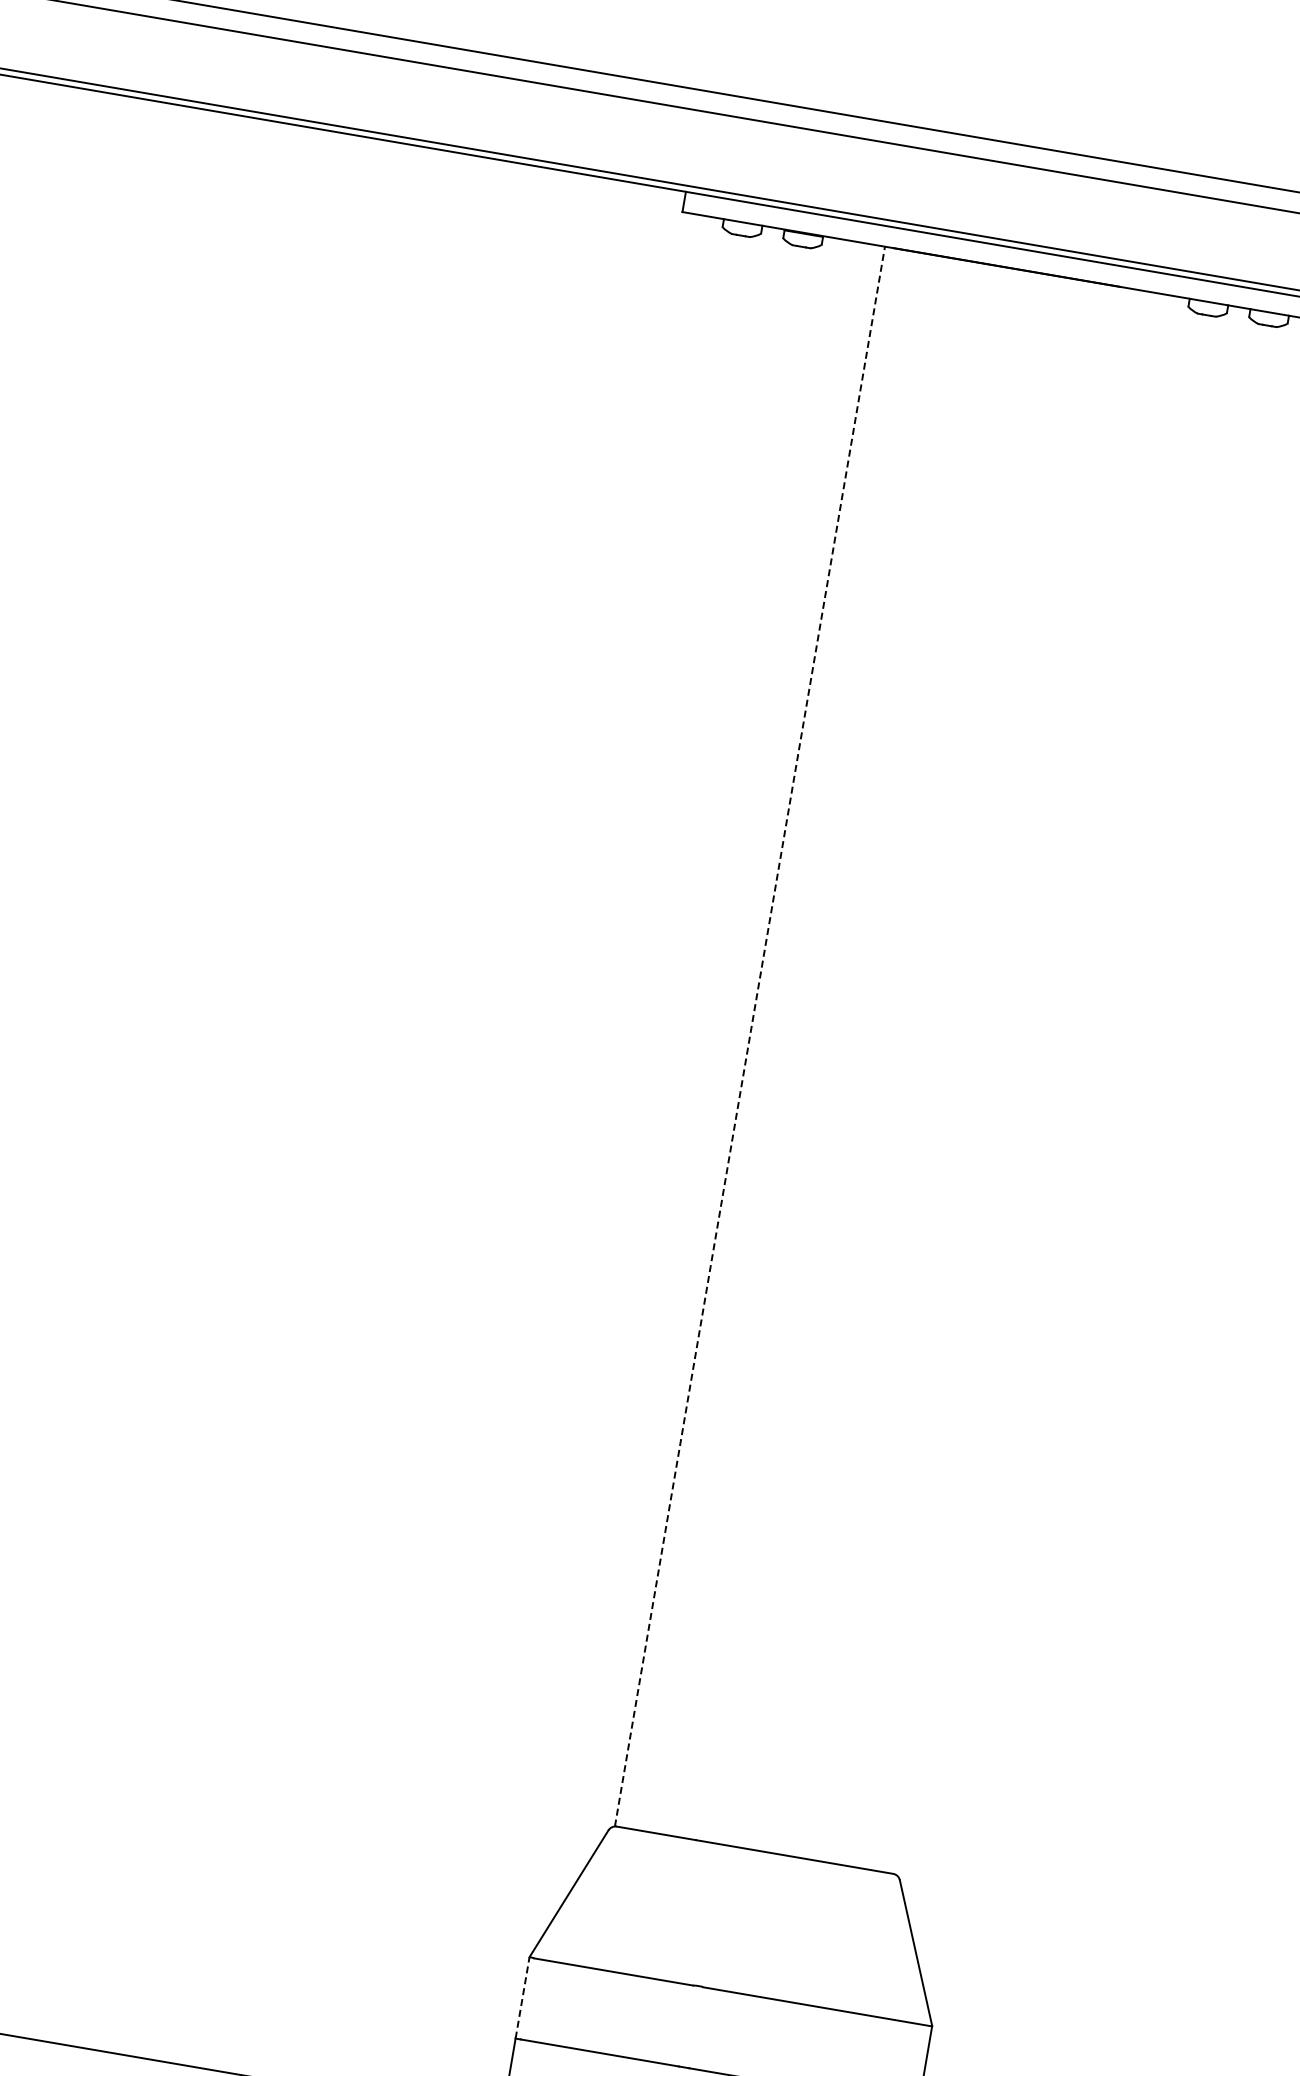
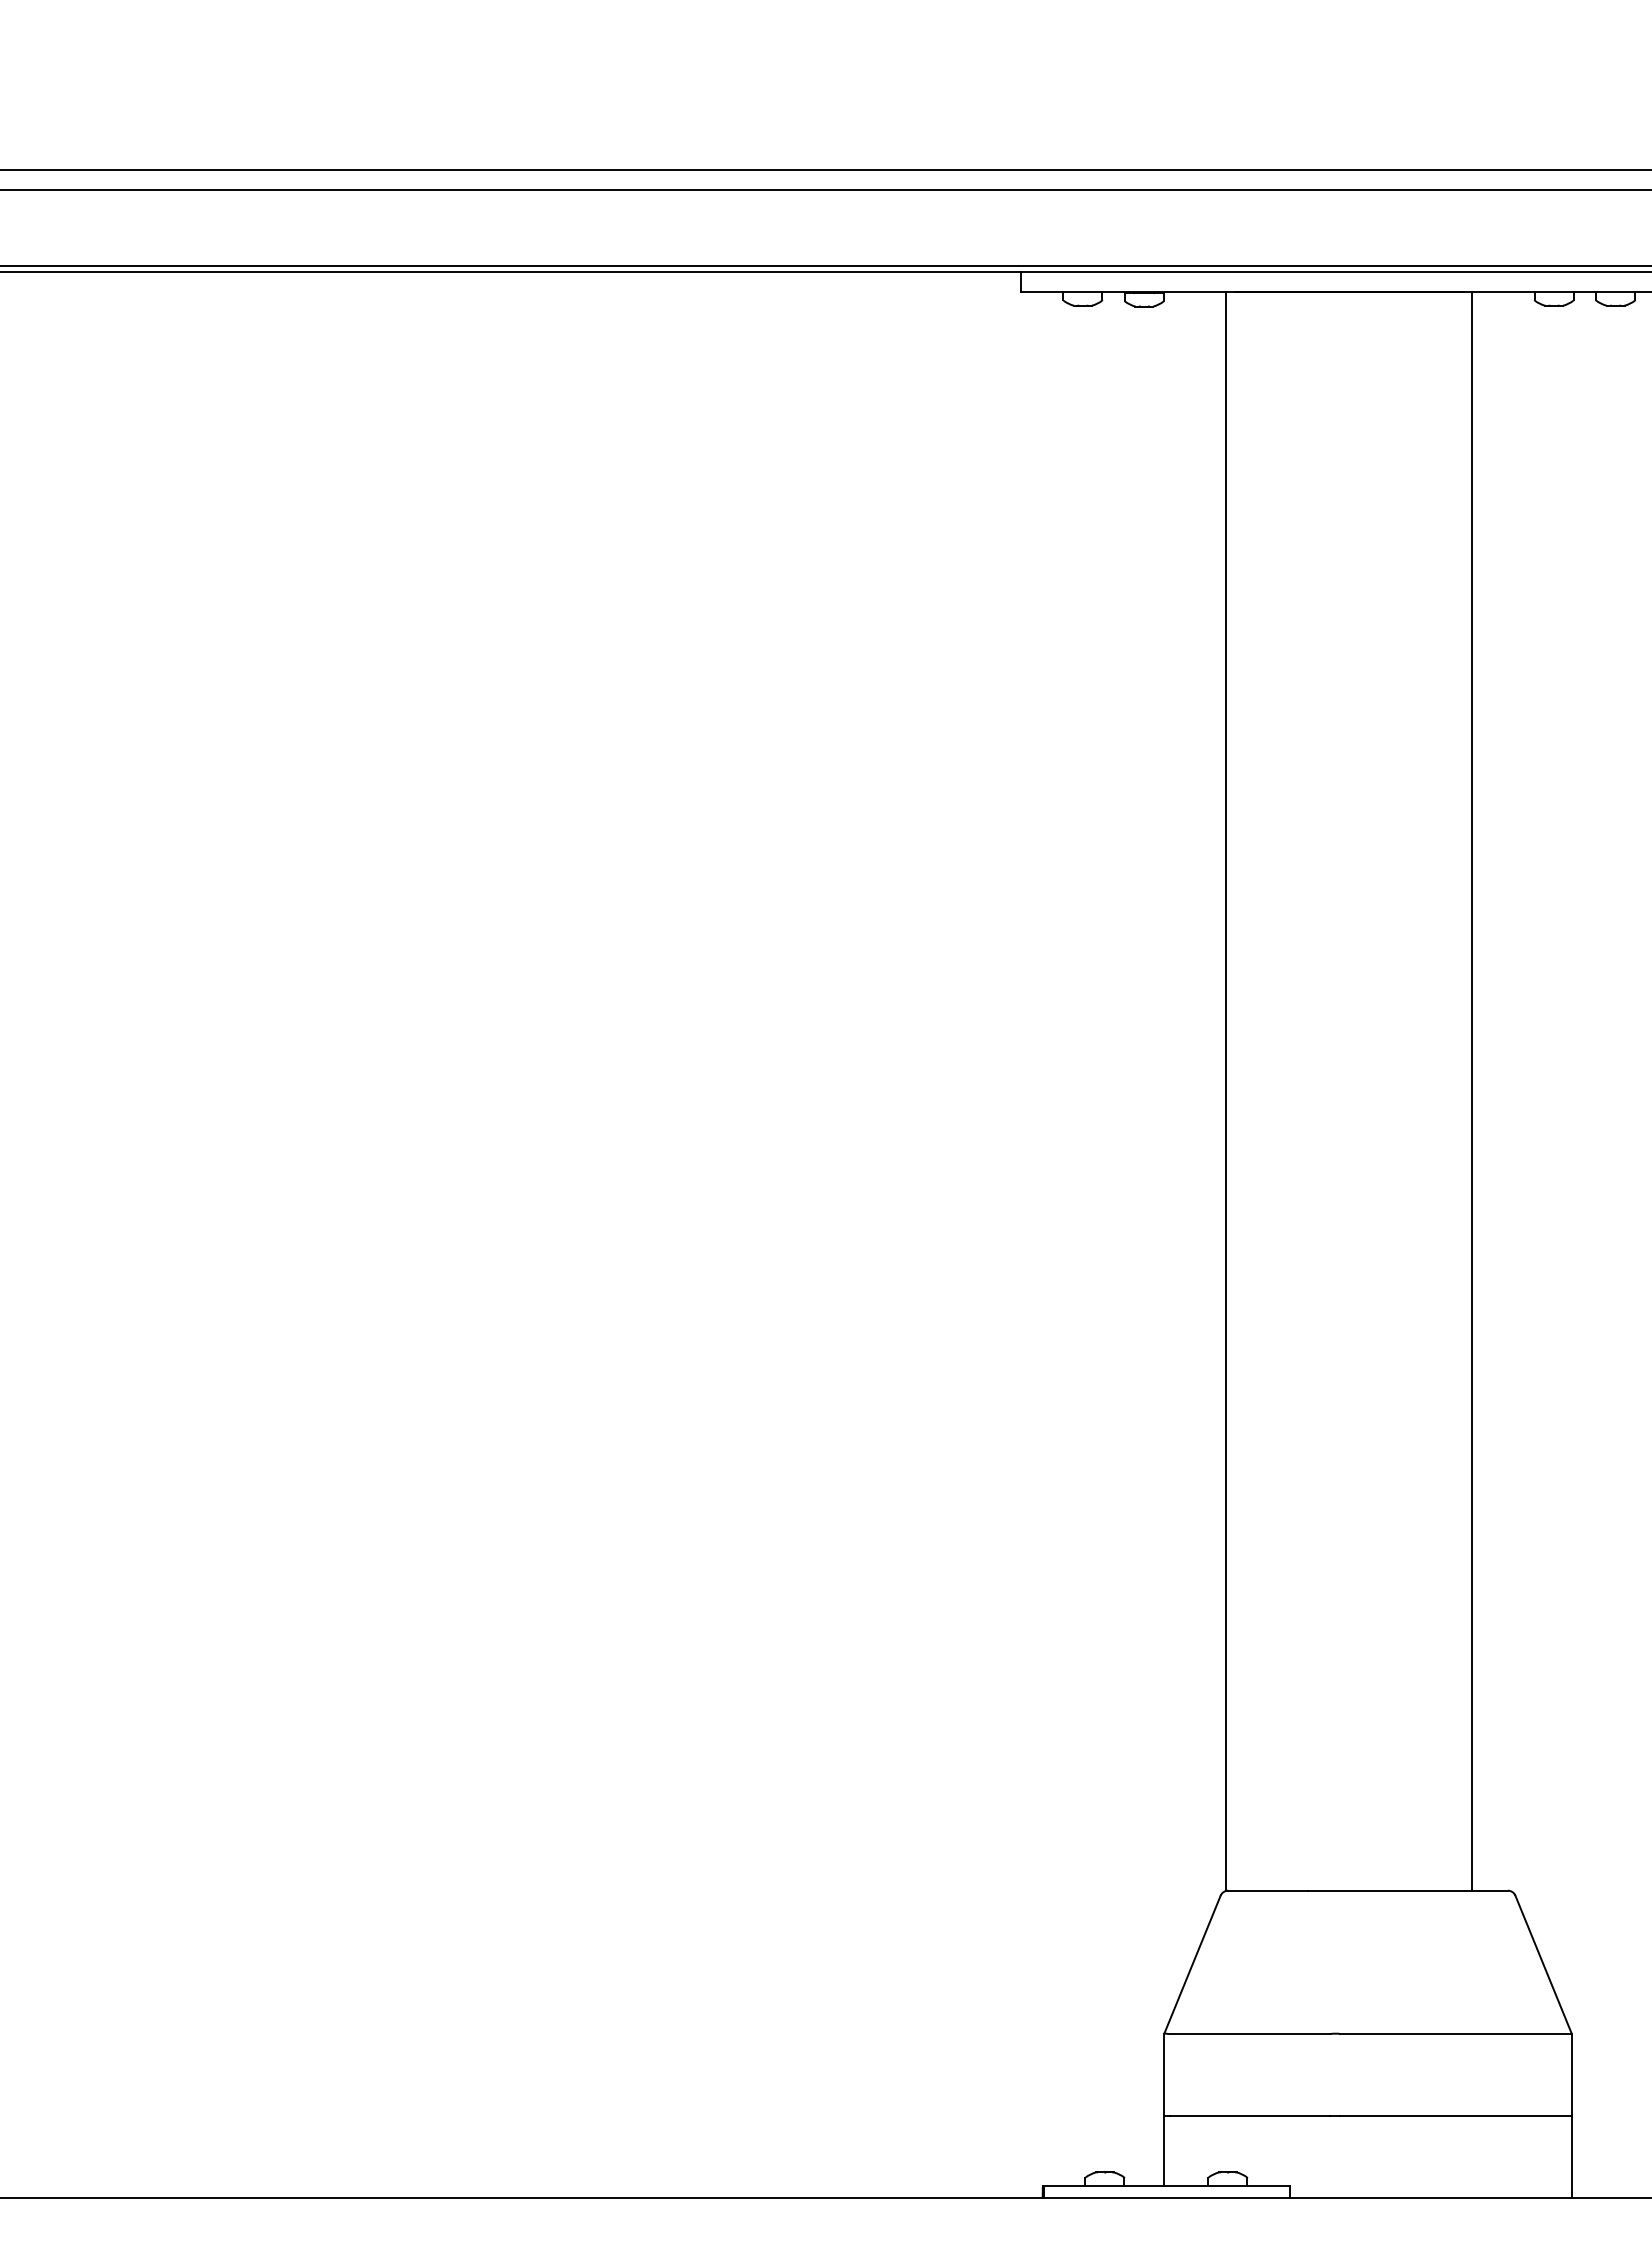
line: (750, 1036) -> (1226, 1091), dashed -> solid
line: (993, 1078) -> (1472, 1091), added
line: (522, 1997) -> (1164, 2074), dashed -> solid

